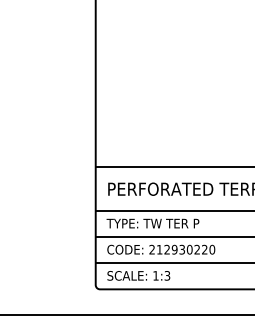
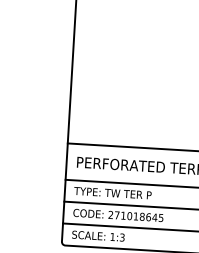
text: (186, 249) -> (139, 216), 212930220 -> 271018645

